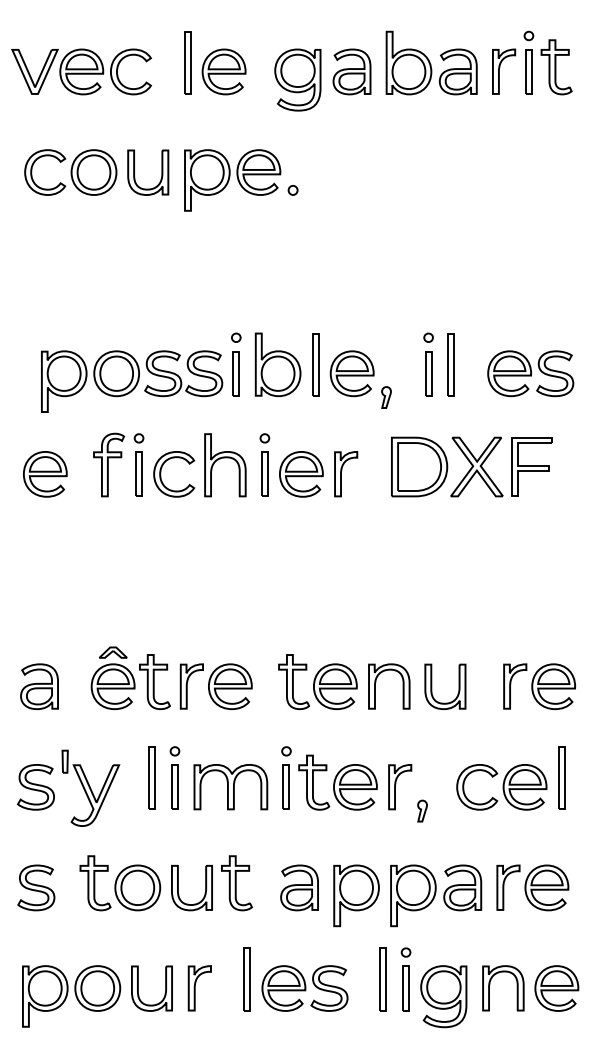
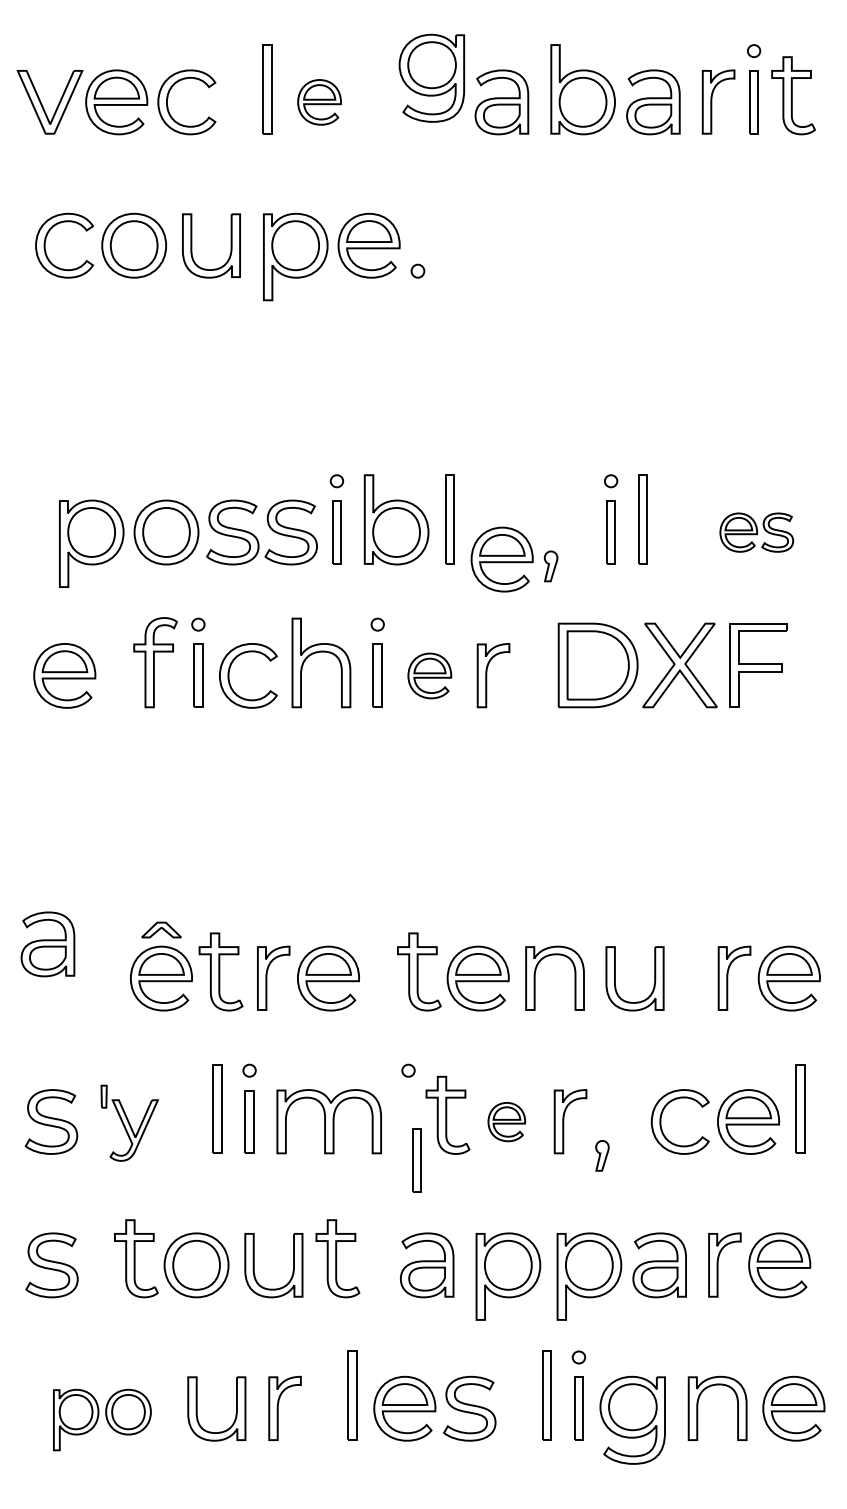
part: (223, 71) -> (318, 101), size x0.7
part: (297, 79) -> (431, 77), moved
part: (351, 373) -> (501, 559), moved
part: (530, 373) -> (756, 532), size x0.6
part: (301, 474) -> (429, 676), size x0.7
part: (39, 686) -> (47, 944), moved
part: (285, 786) -> (415, 1159), moved
part: (90, 787) -> (129, 1122), size x0.7
part: (355, 787) -> (506, 1122), size x0.6
part: (71, 996) -> (102, 1420), size x0.7

